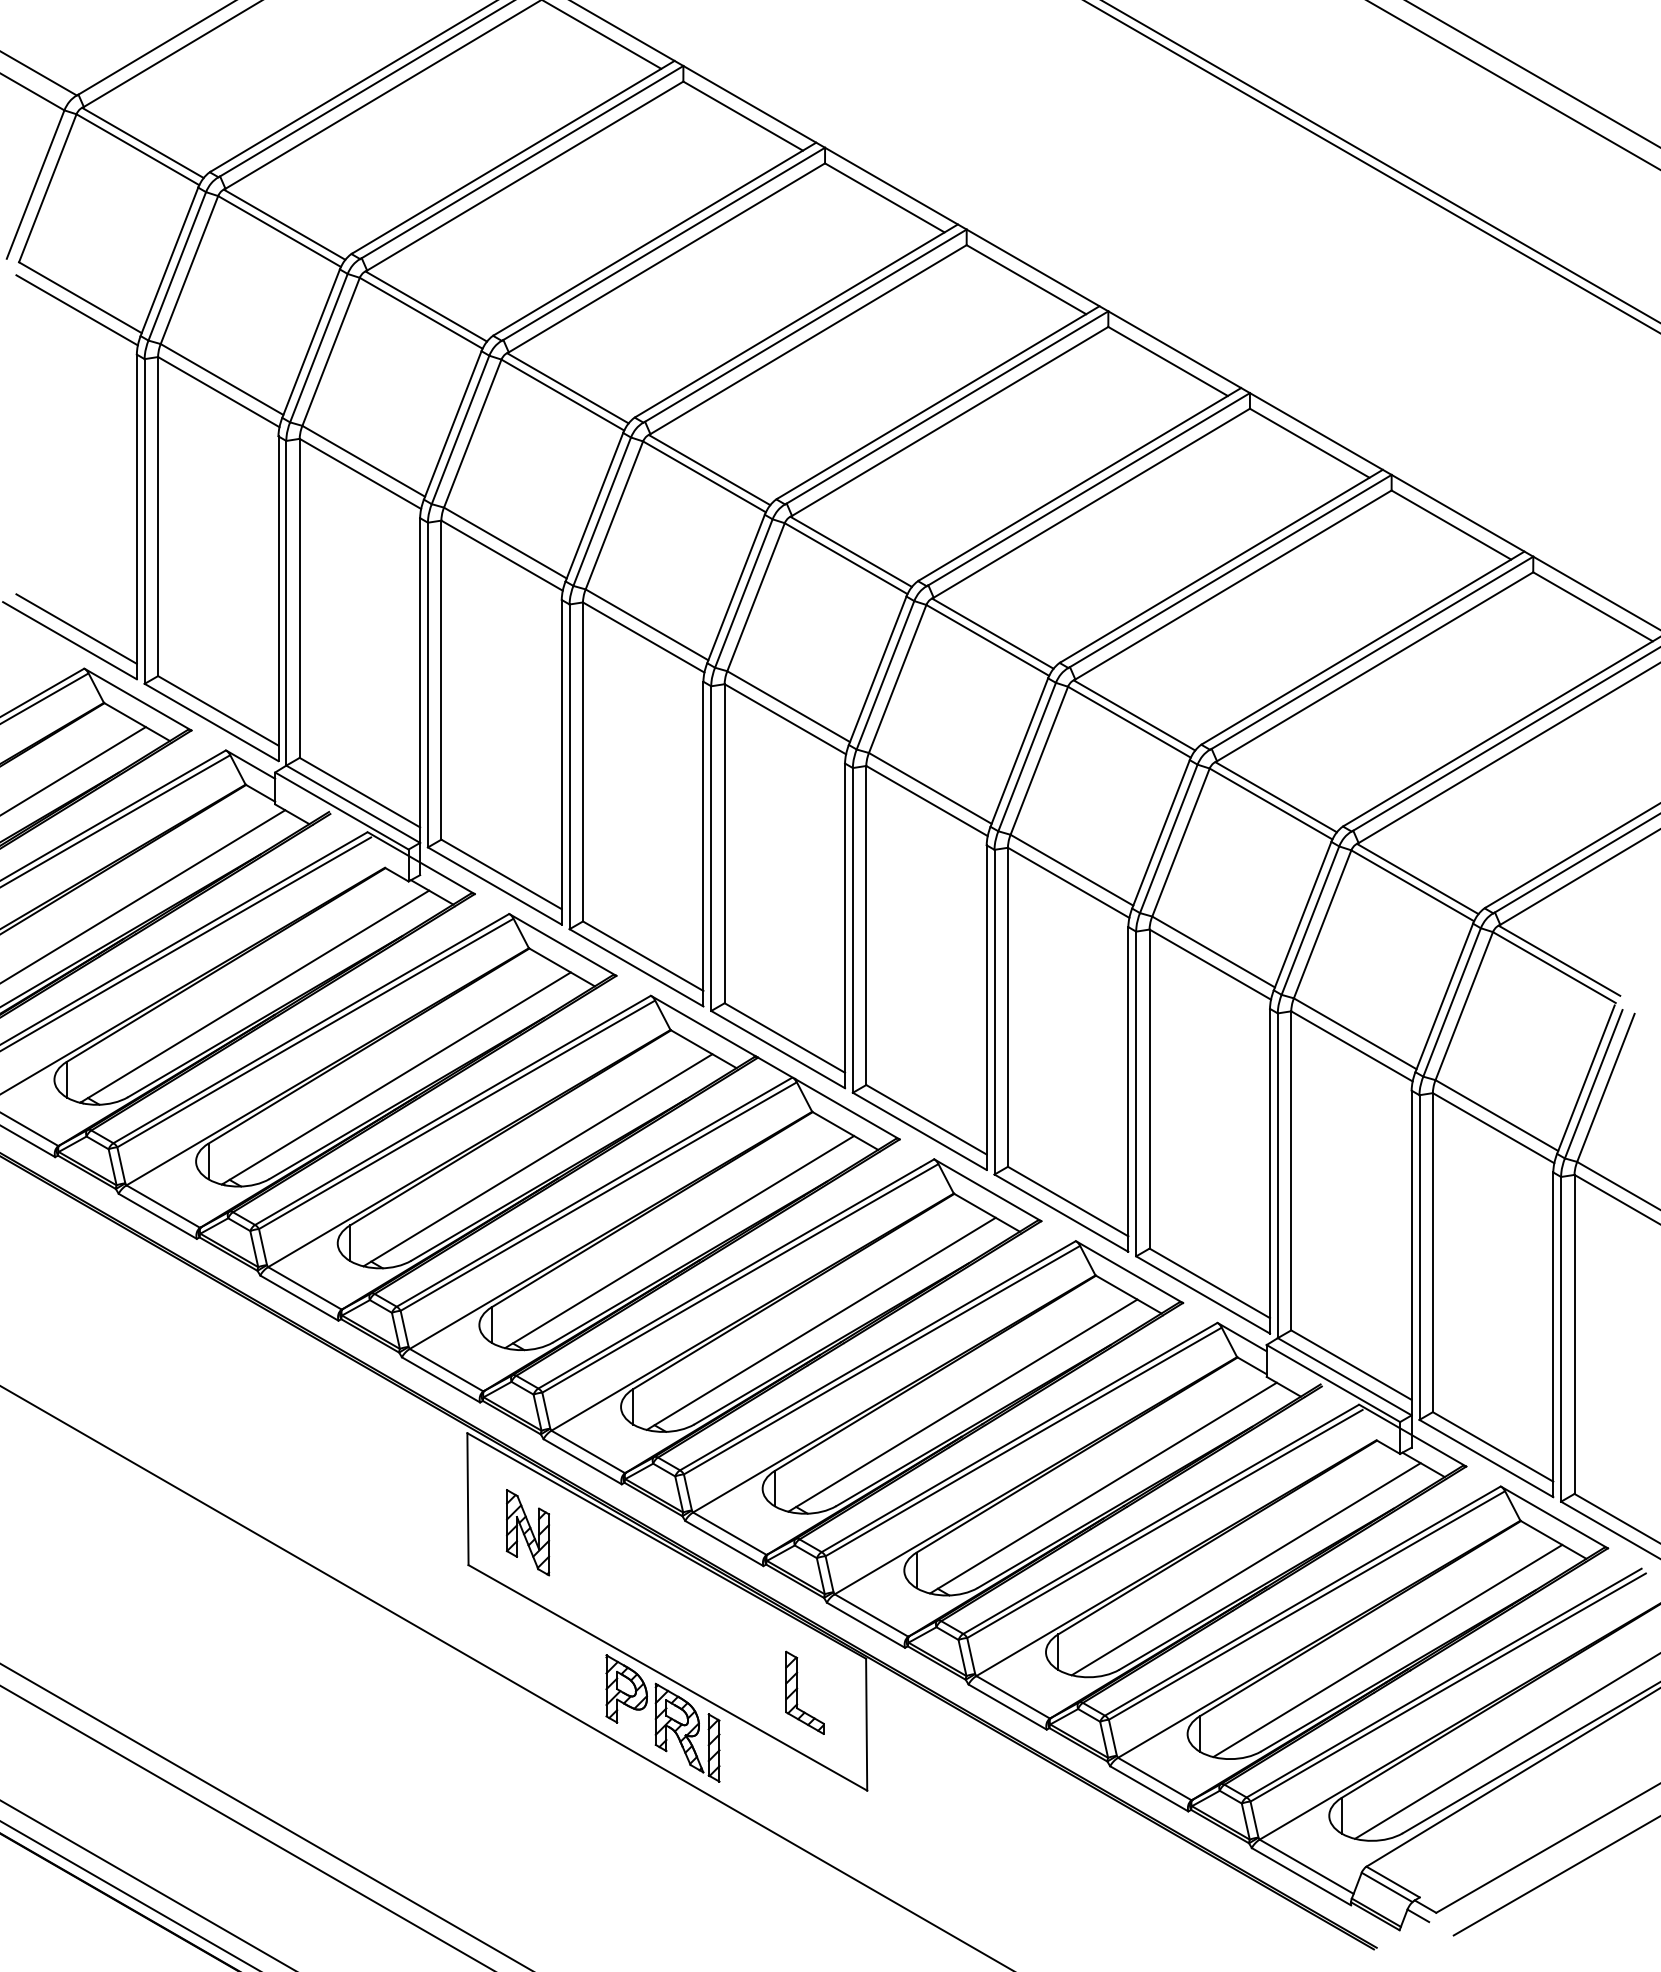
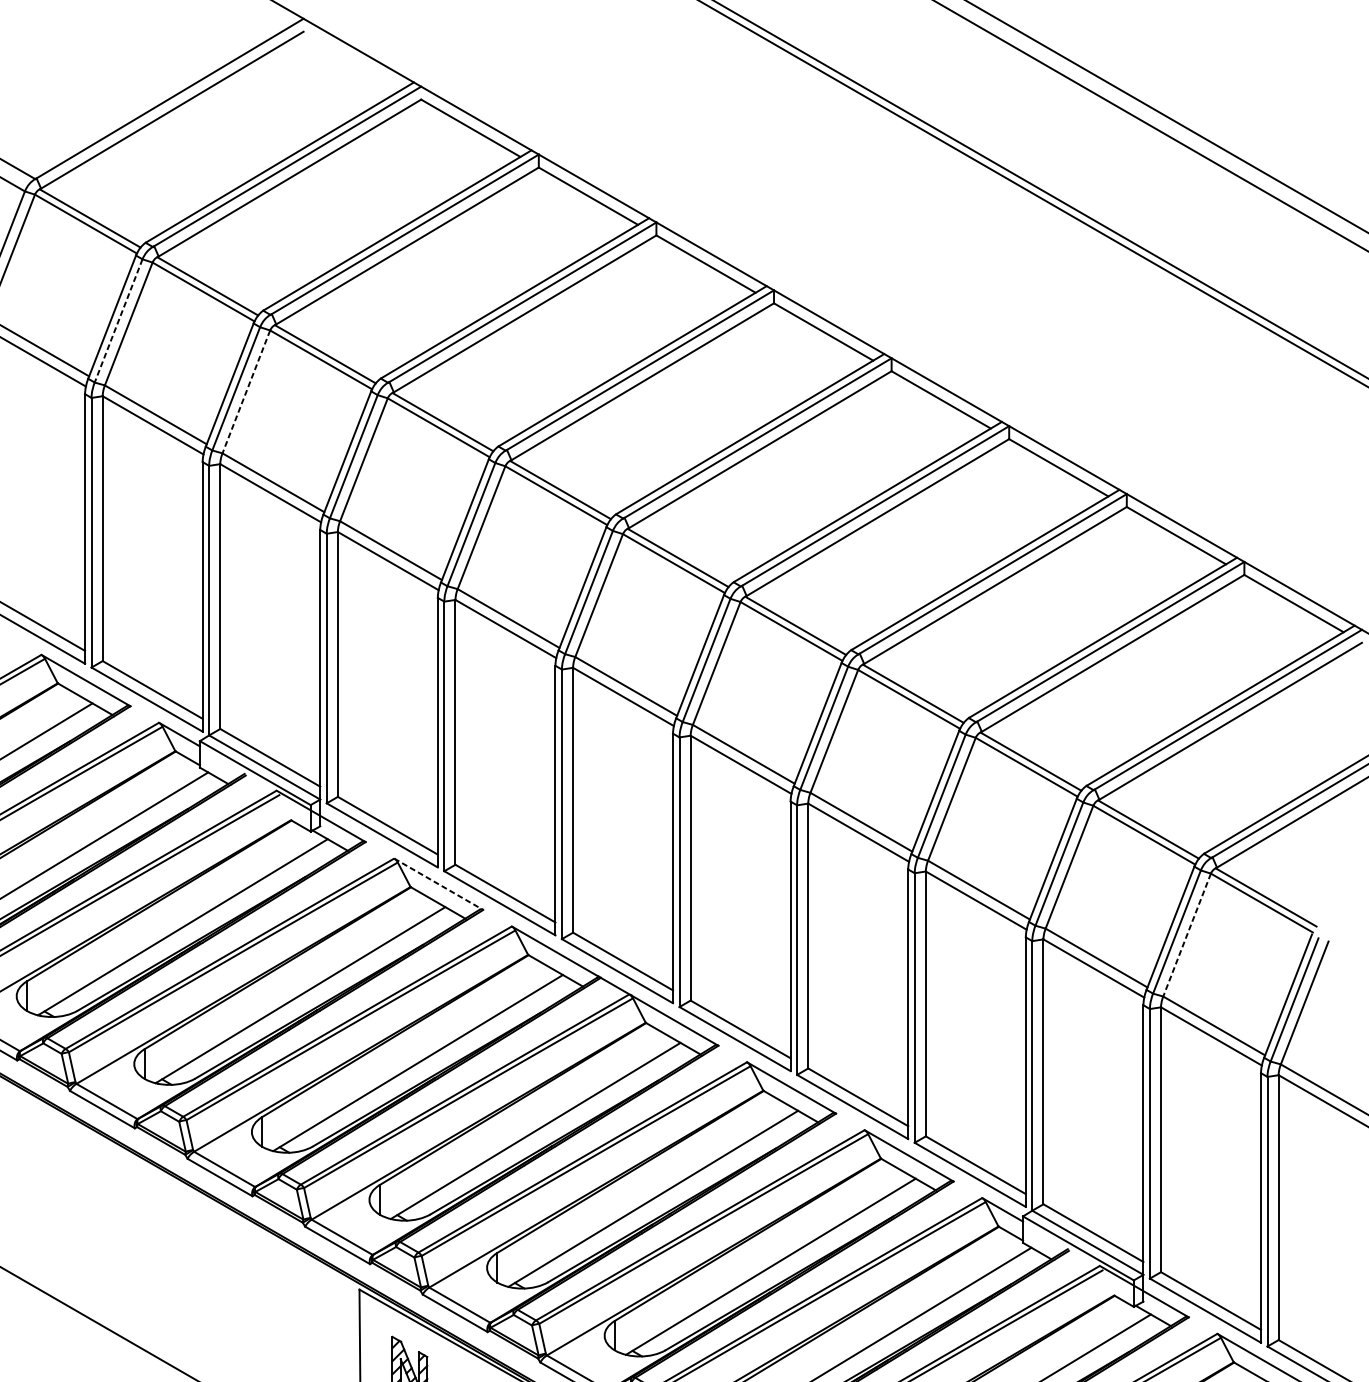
line: (177, 266) -> (118, 321), solid -> dashed
line: (330, 352) -> (245, 392), solid -> dashed
line: (562, 944) -> (438, 883), solid -> dashed
line: (1464, 1006) -> (1187, 935), solid -> dashed

